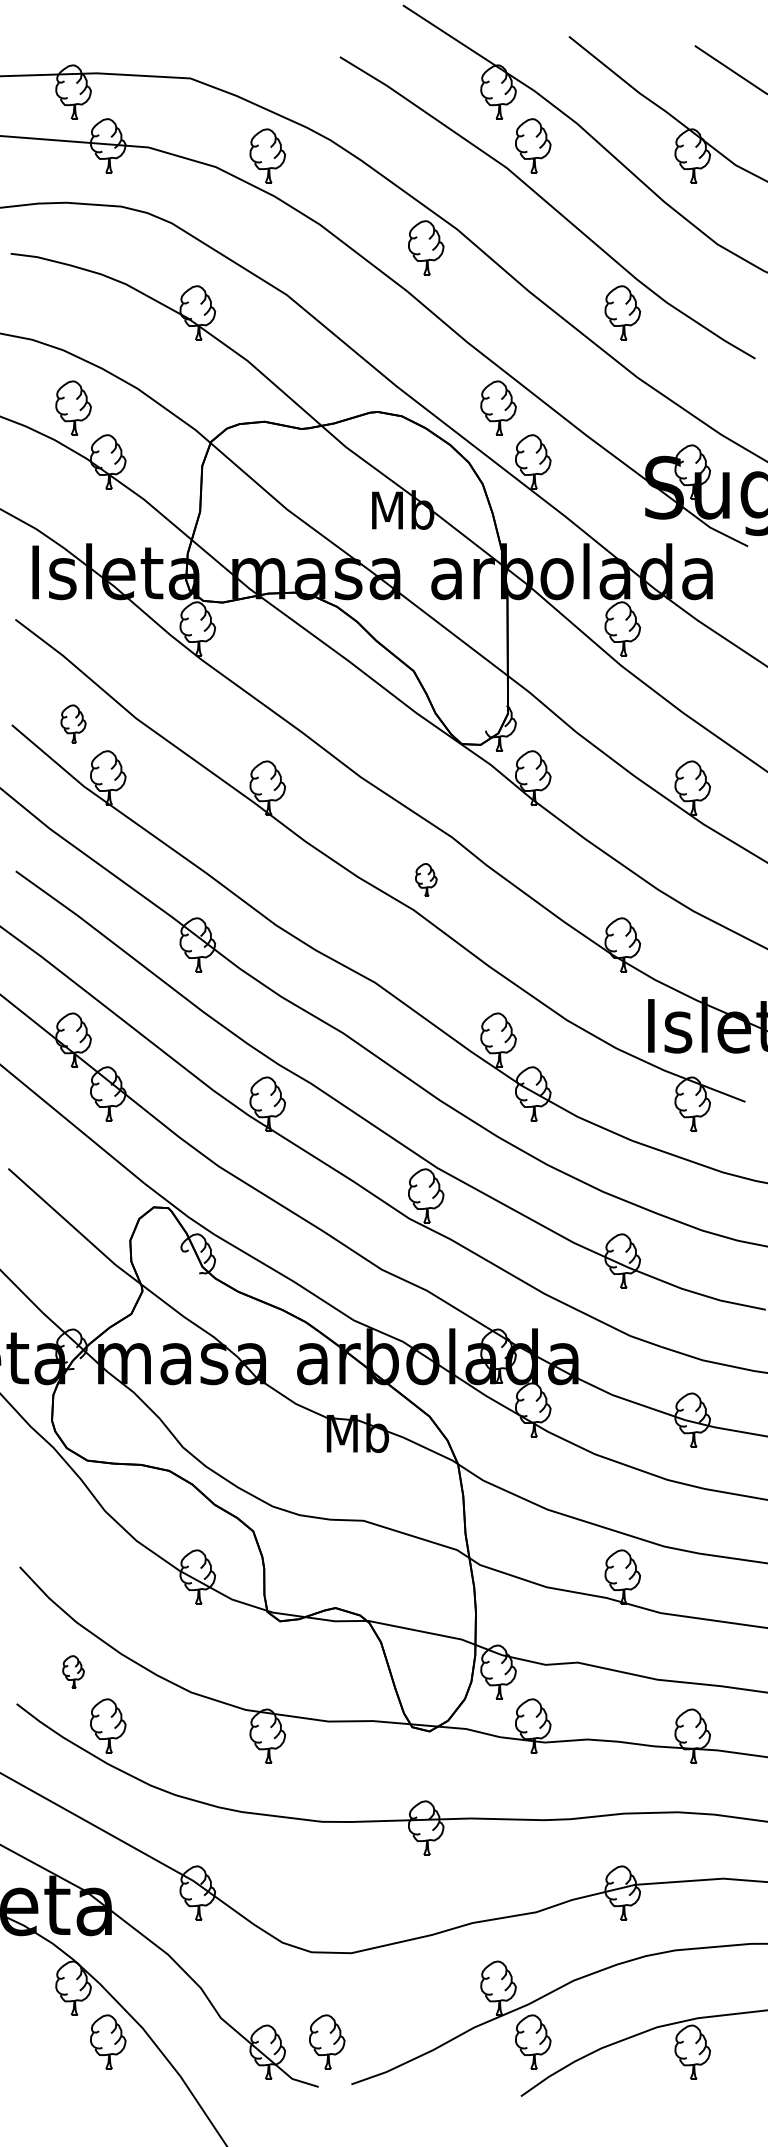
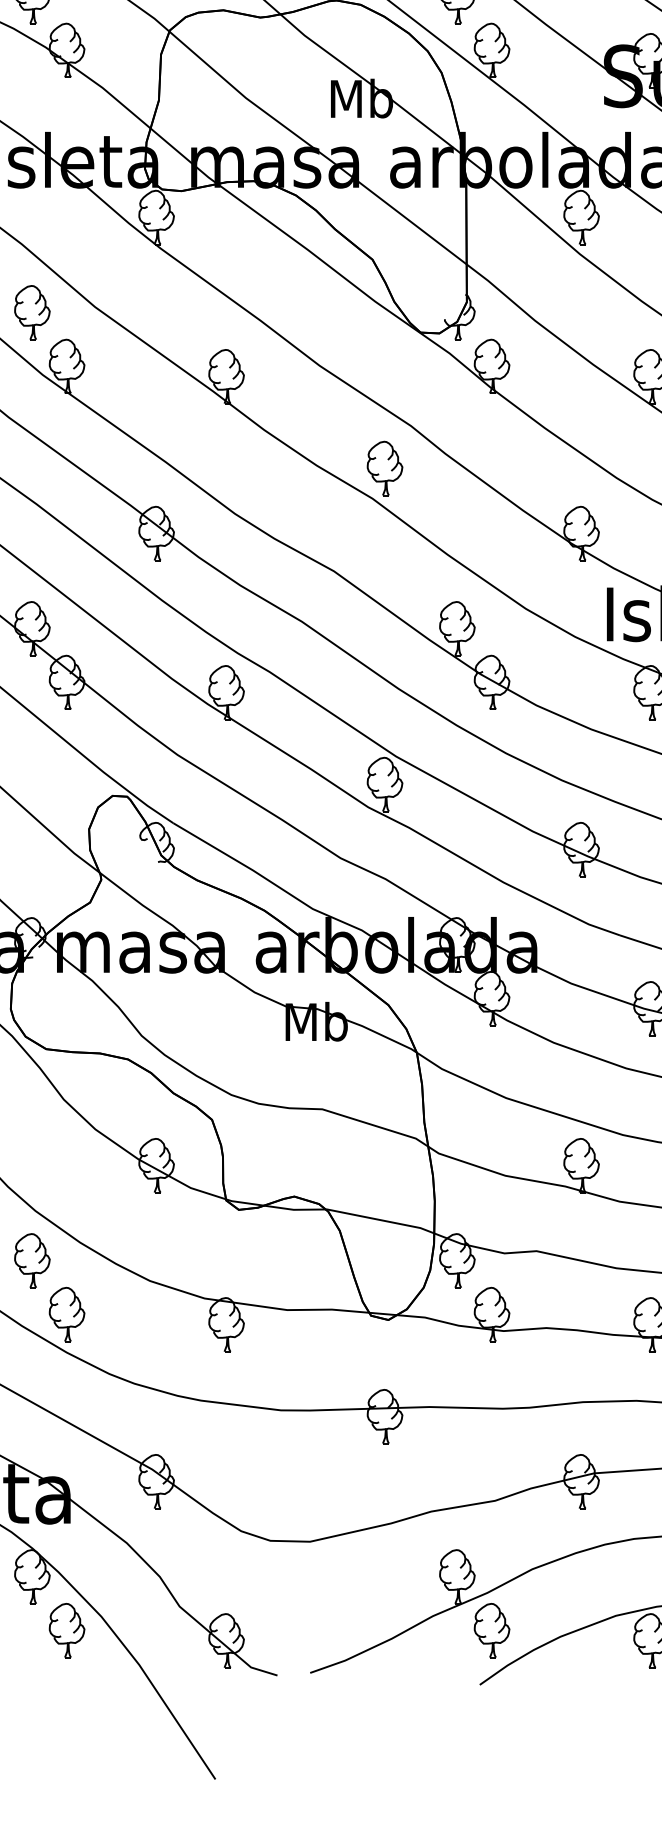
part: (73, 723) -> (32, 312), size x1.43
part: (426, 879) -> (385, 468), size x1.67
part: (73, 1671) -> (32, 1260), size x1.67
part: (327, 2041) -> (286, 1630), removed

